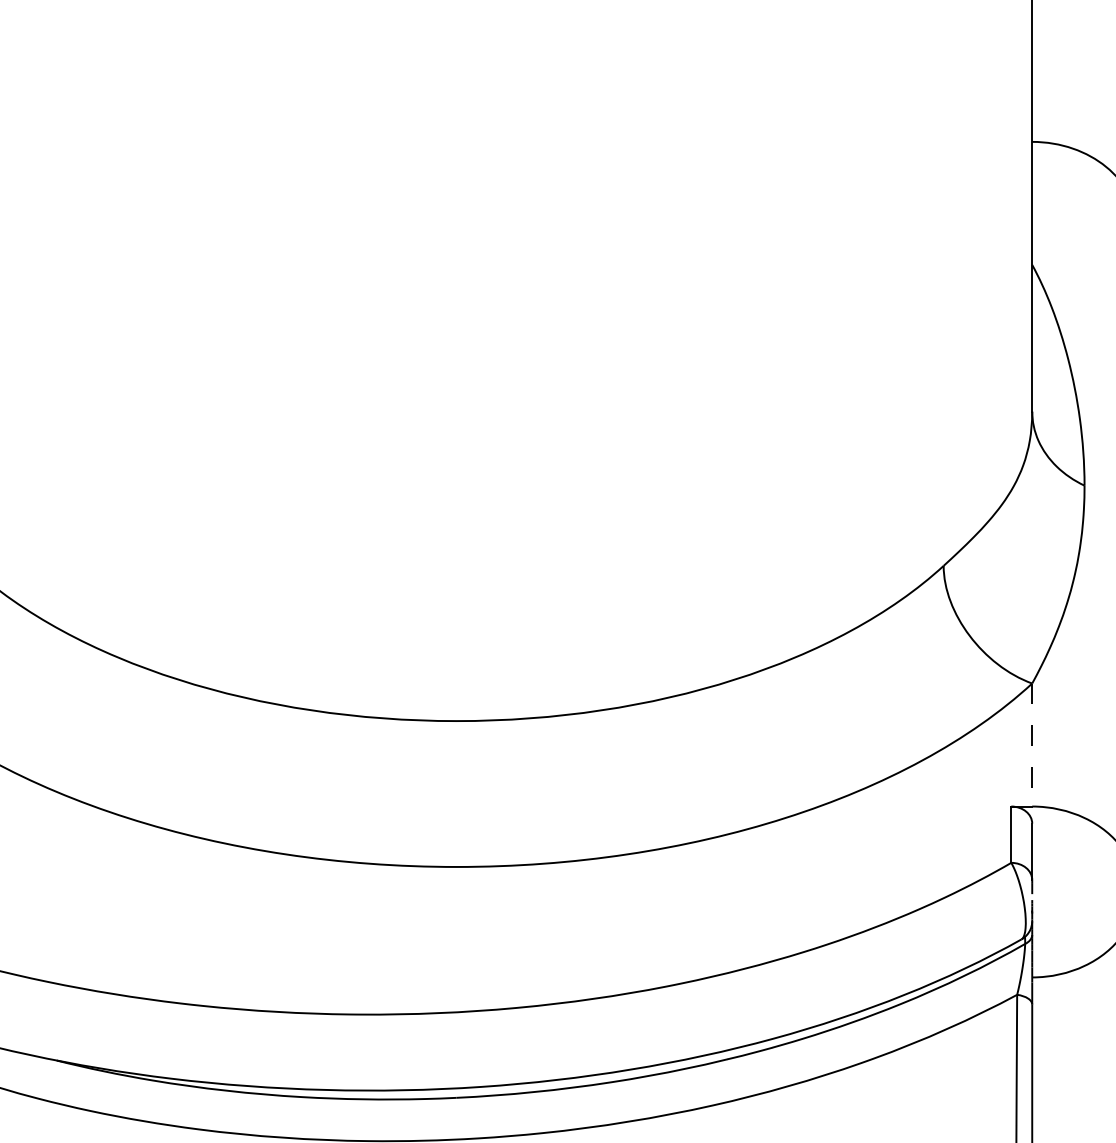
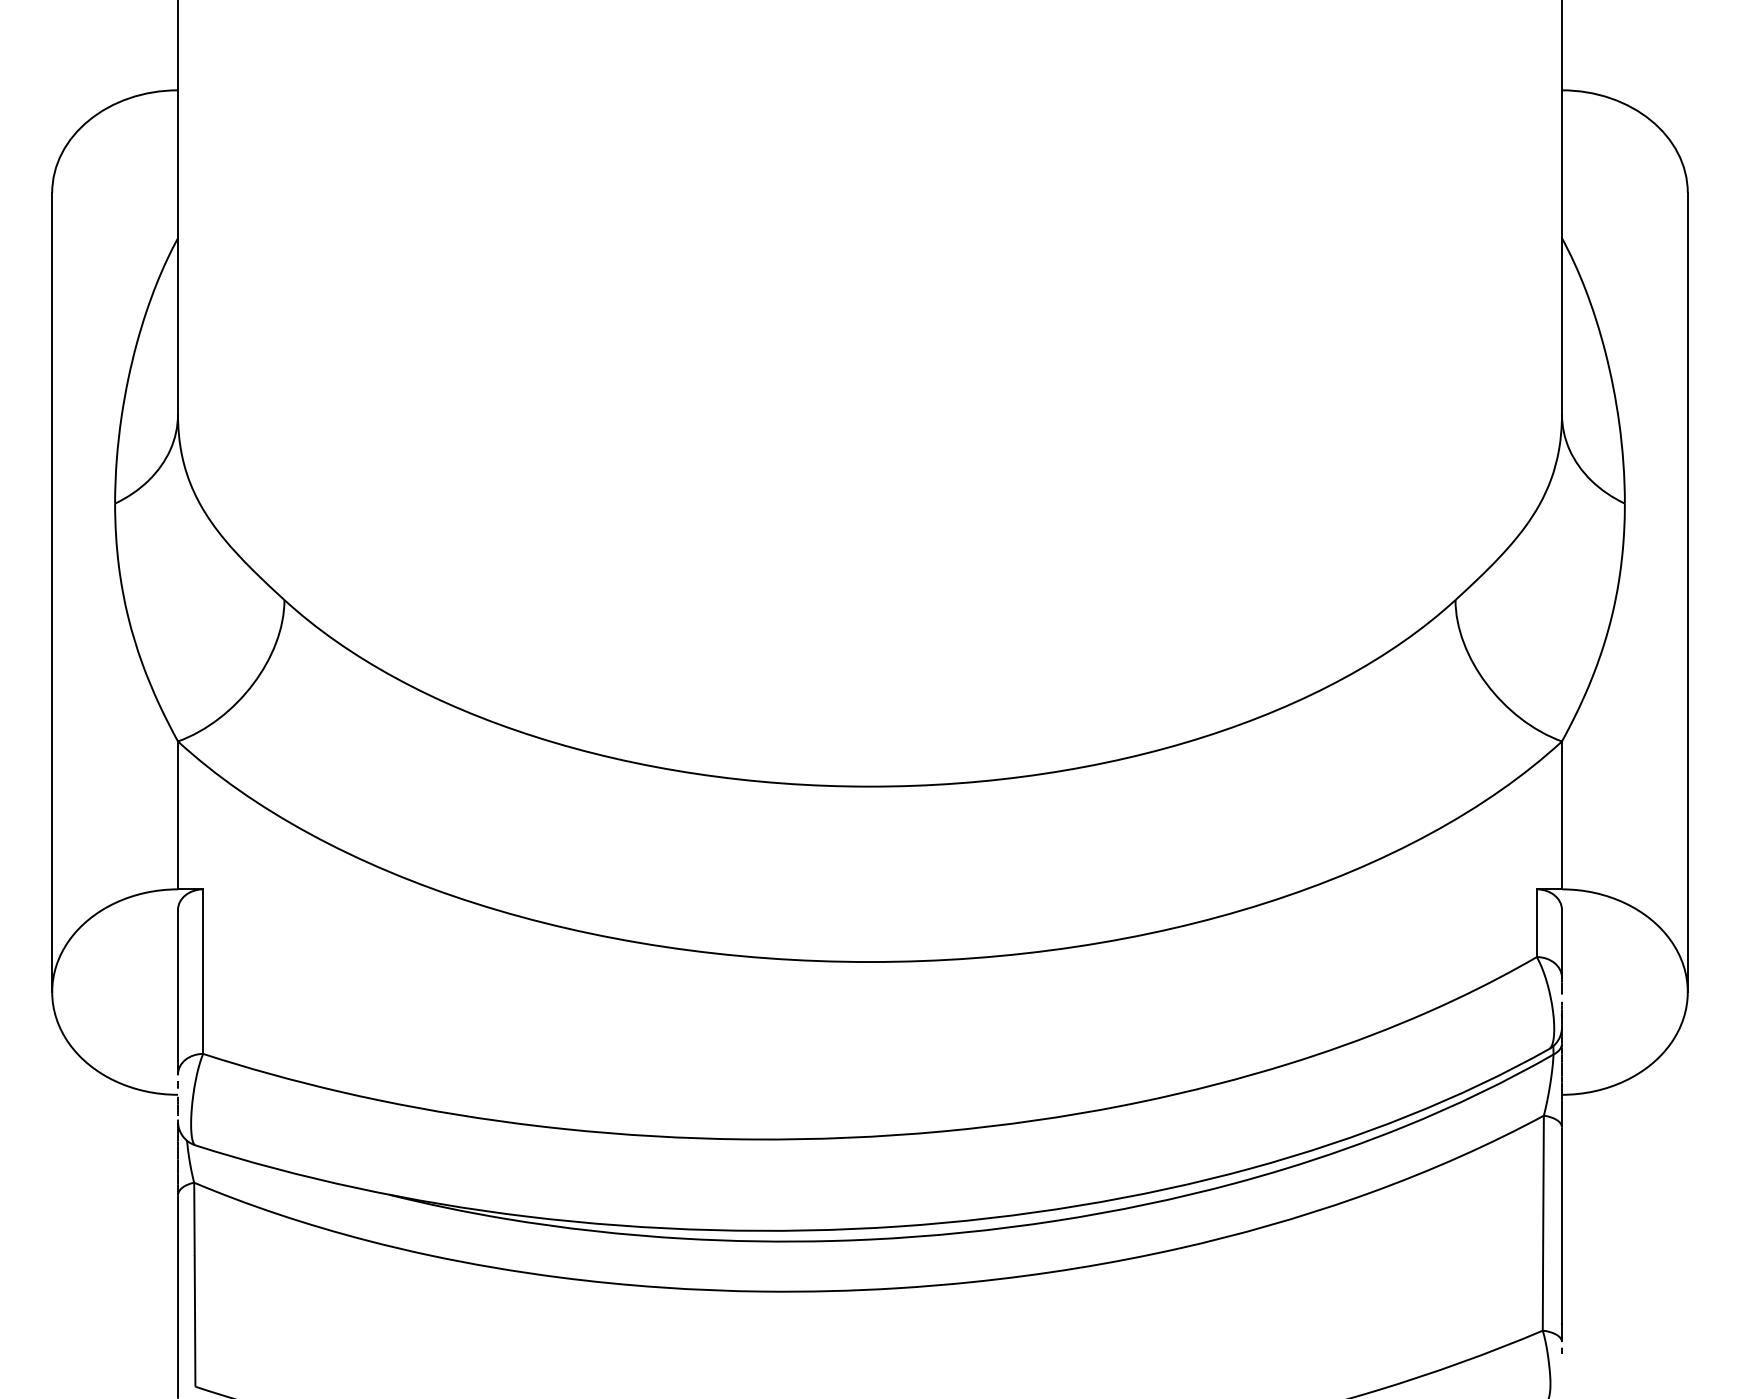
line: (1031, 745) -> (1561, 815), dashed -> solid

